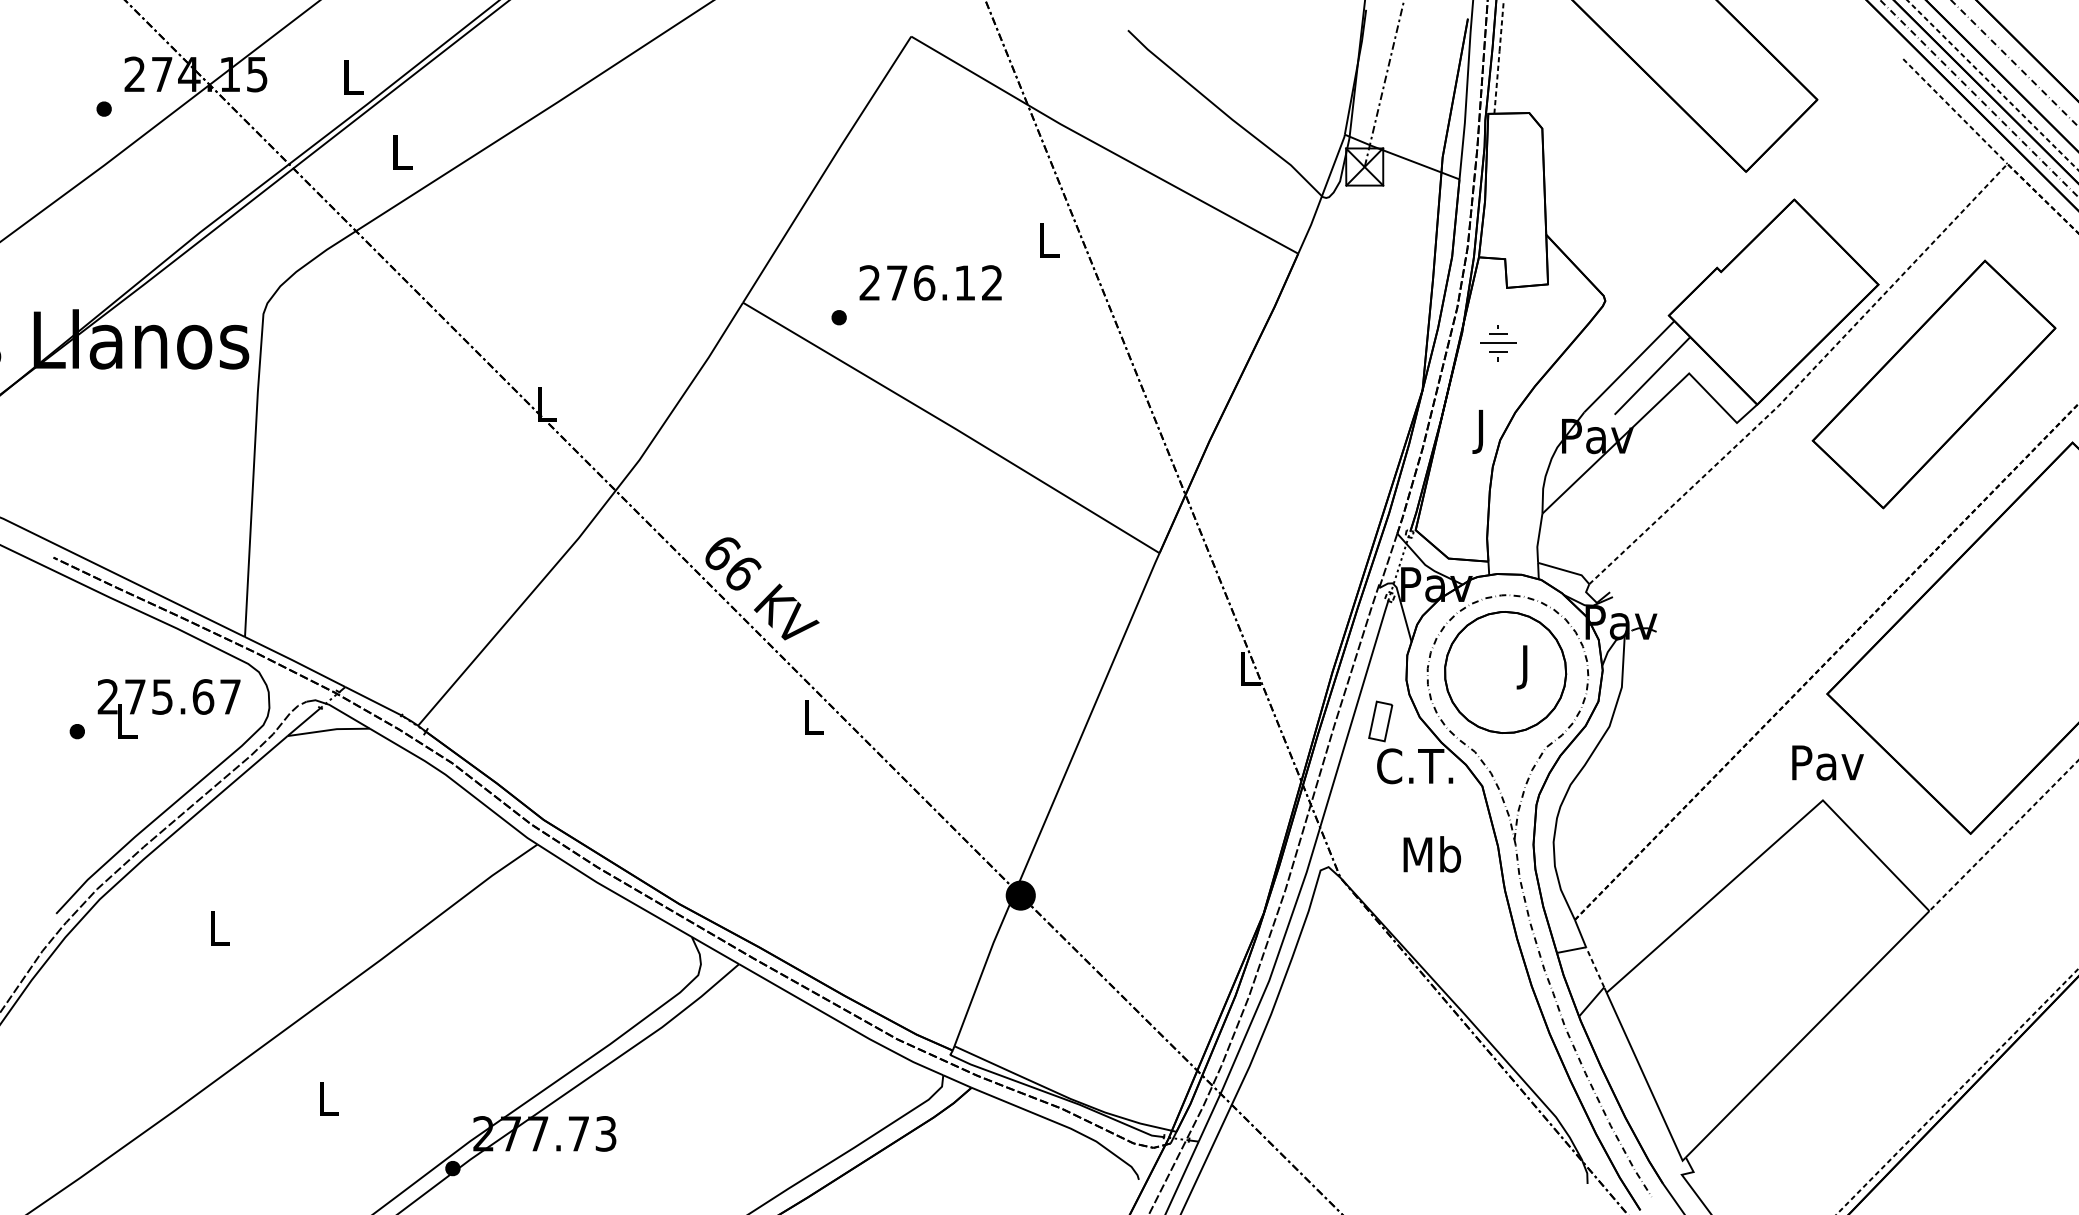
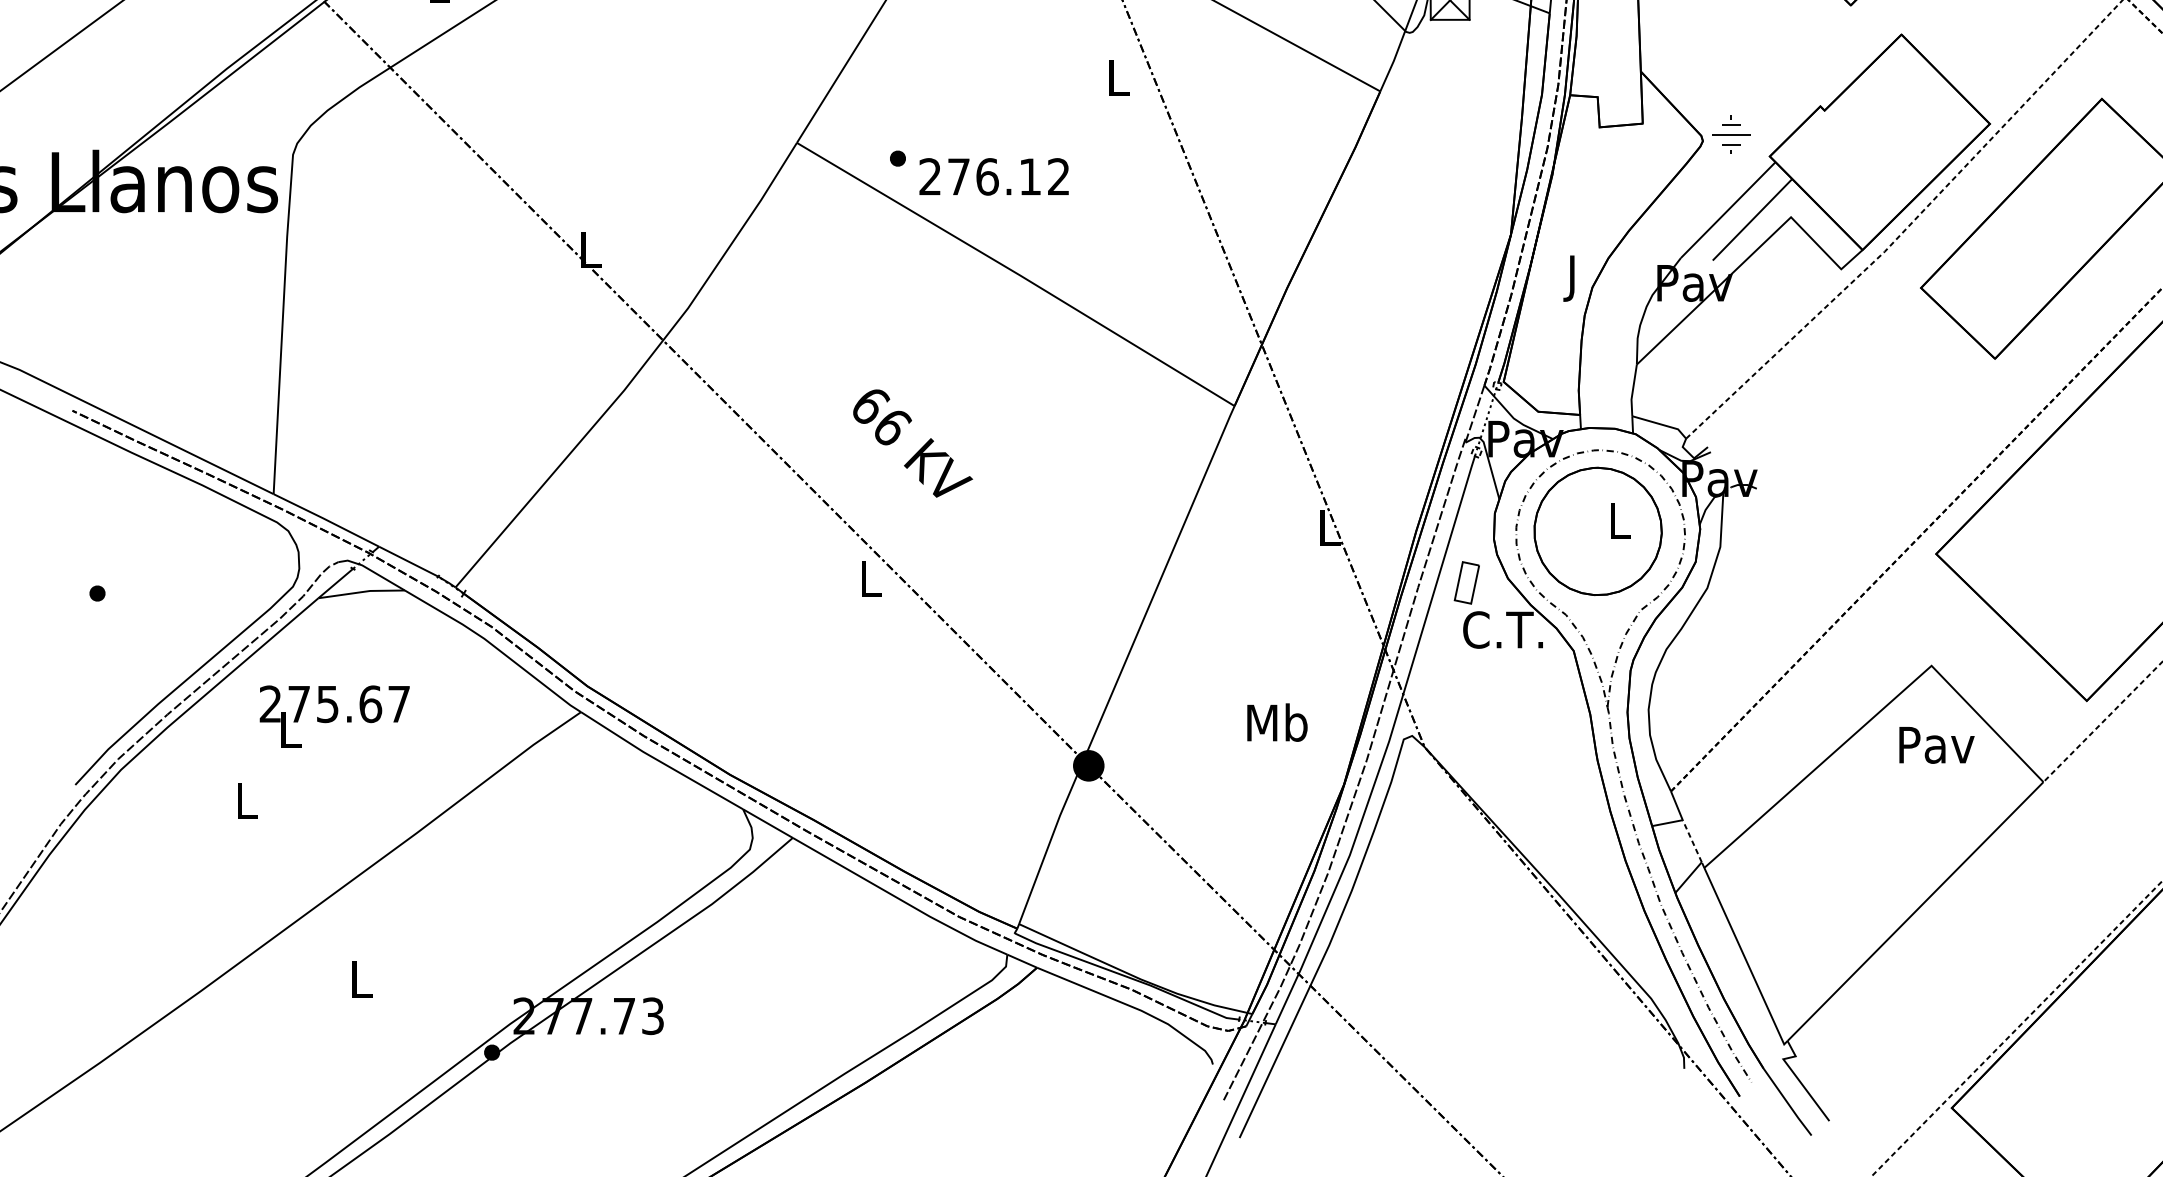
text: (930, 282) -> (993, 176), moved
part: (1498, 343) -> (1731, 135), moved
text: (762, 588) -> (913, 443), moved
text: (1526, 667) -> (1620, 526), J -> L
text: (168, 708) -> (334, 716), moved
text: (1827, 762) -> (1936, 744), moved
text: (1432, 854) -> (1277, 722), moved

